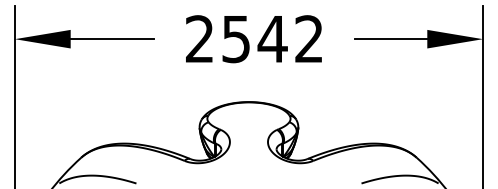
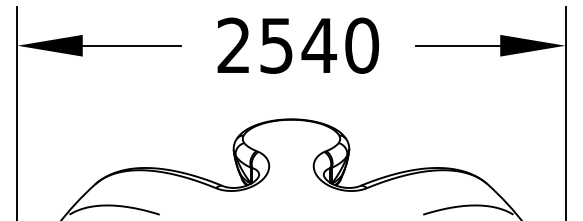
text: (309, 38) -> (362, 45), 2542 -> 2540

